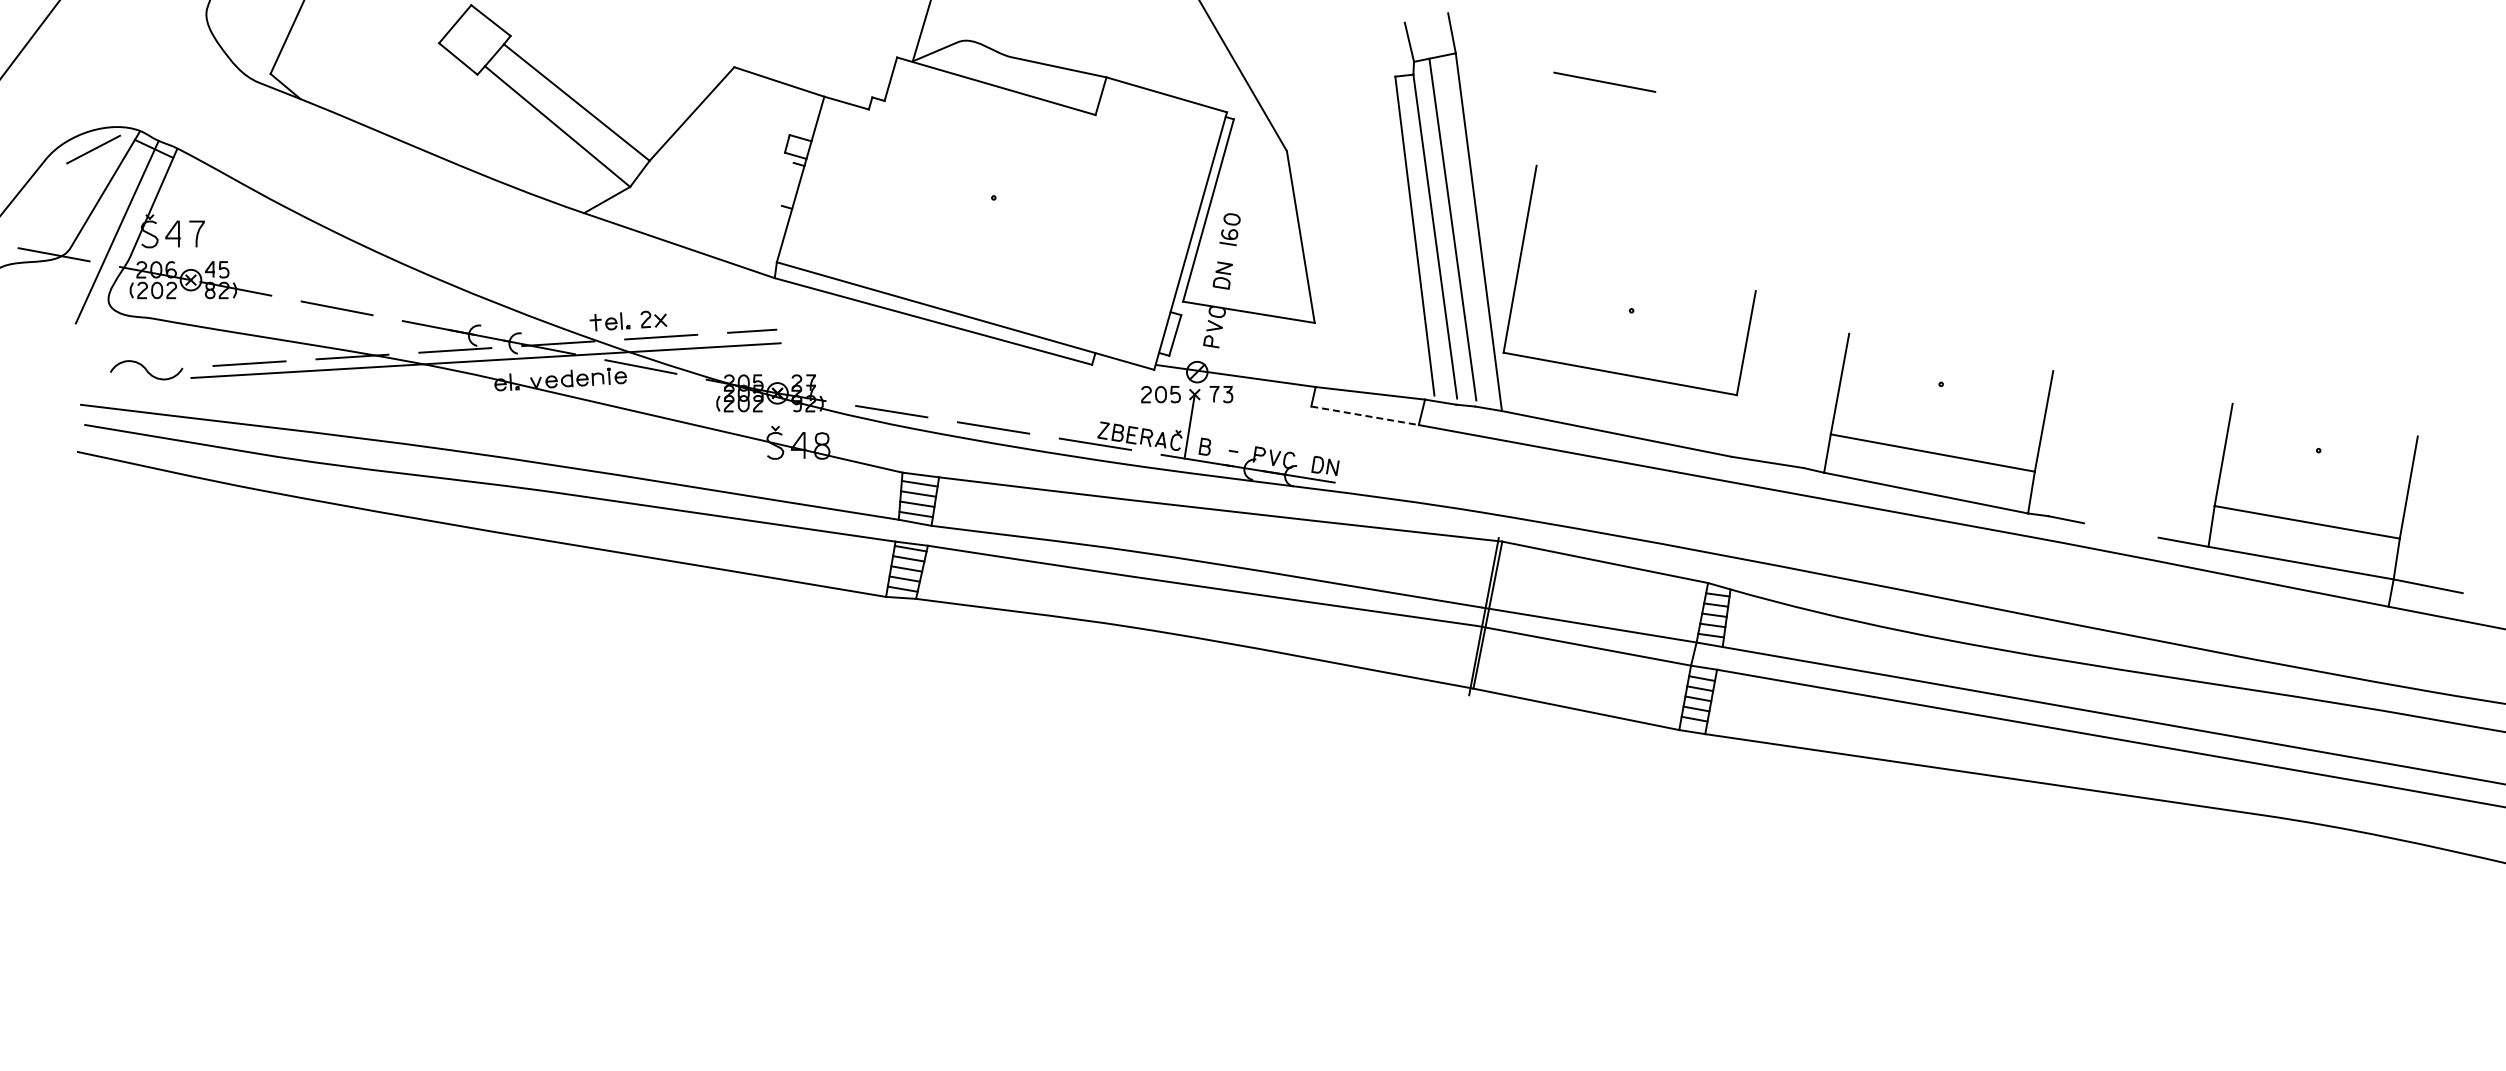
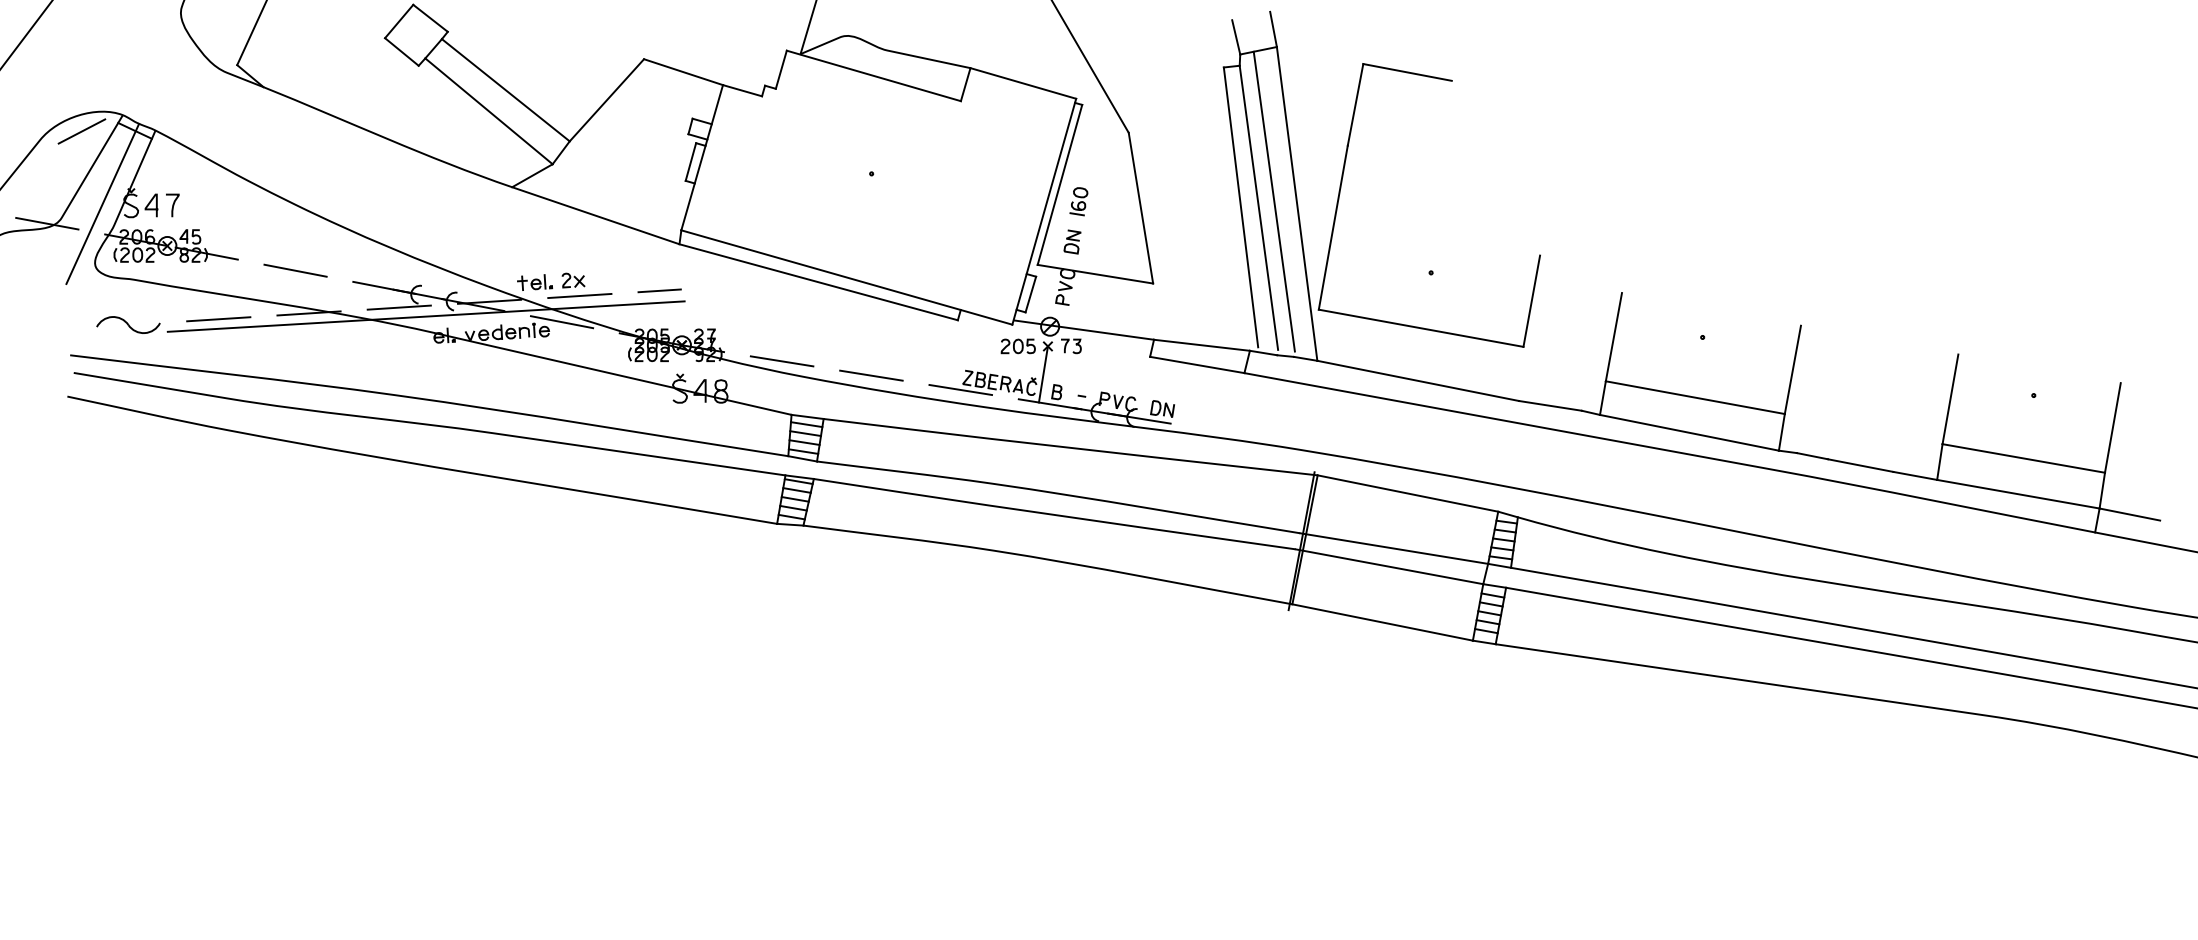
line: (1545, 118) -> (1355, 104), added
line: (787, 183) -> (690, 161), added
line: (1365, 415) -> (1197, 364), dashed -> solid
line: (2121, 530) -> (1860, 465), added

